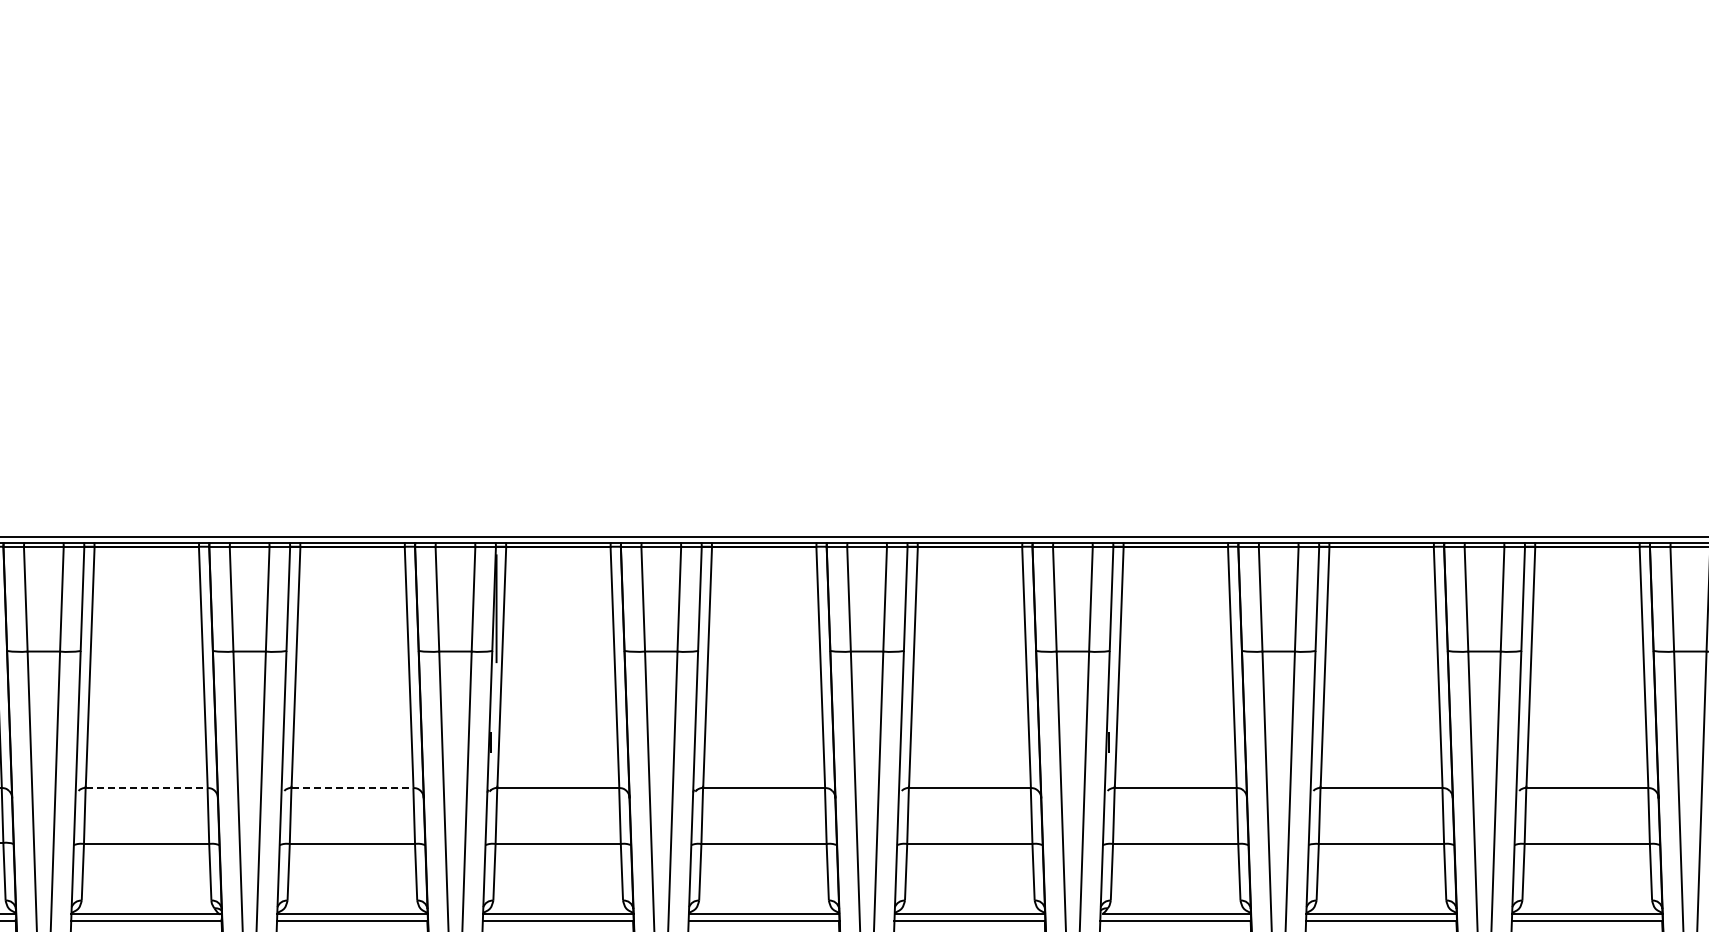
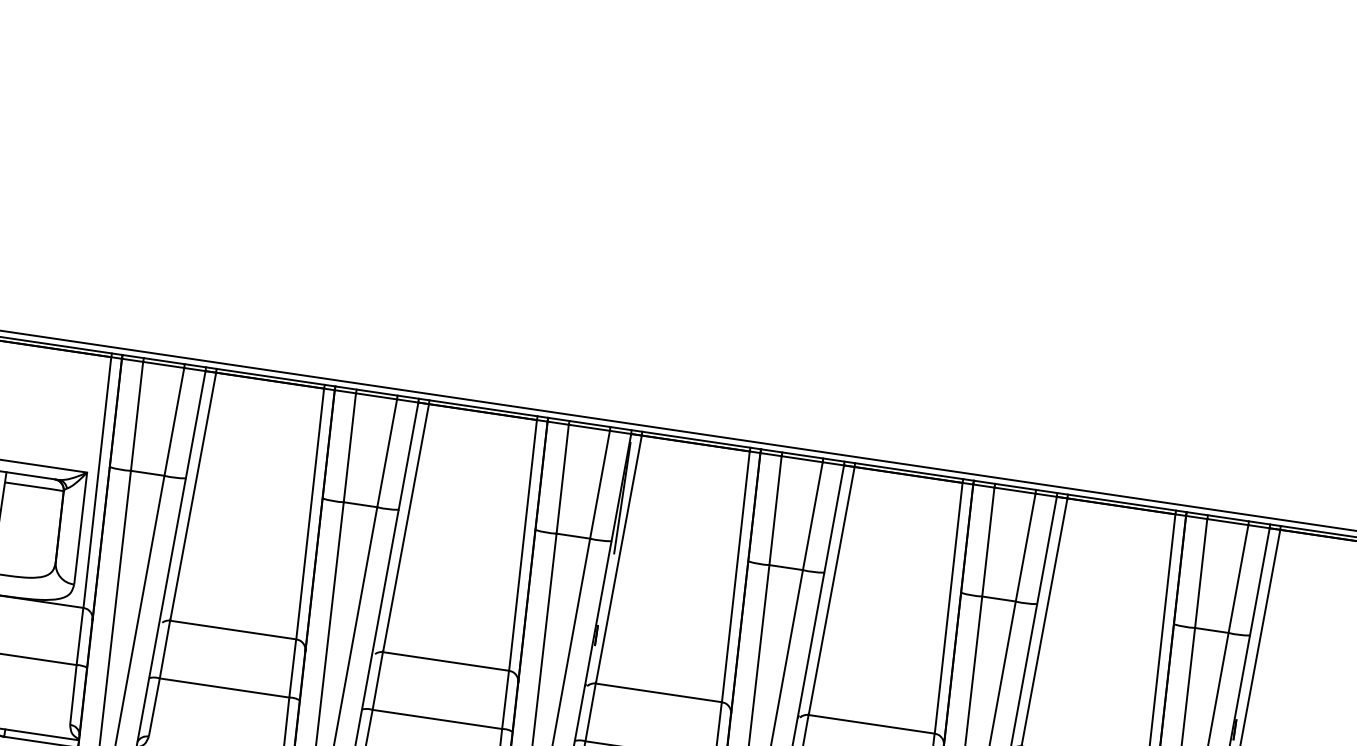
line: (146, 787) -> (233, 629), dashed -> solid
line: (352, 787) -> (446, 661), dashed -> solid

